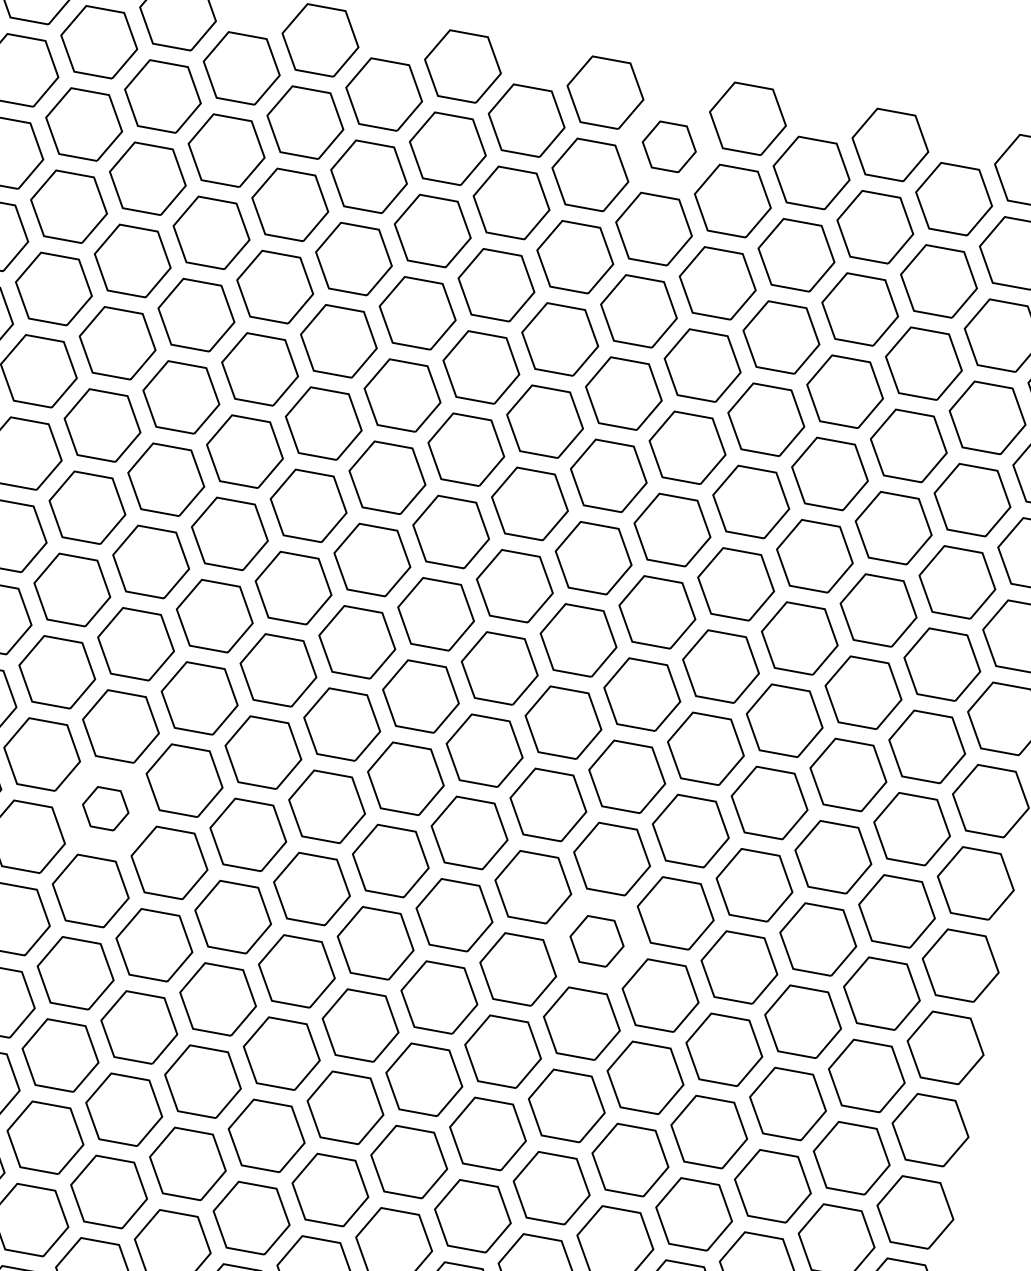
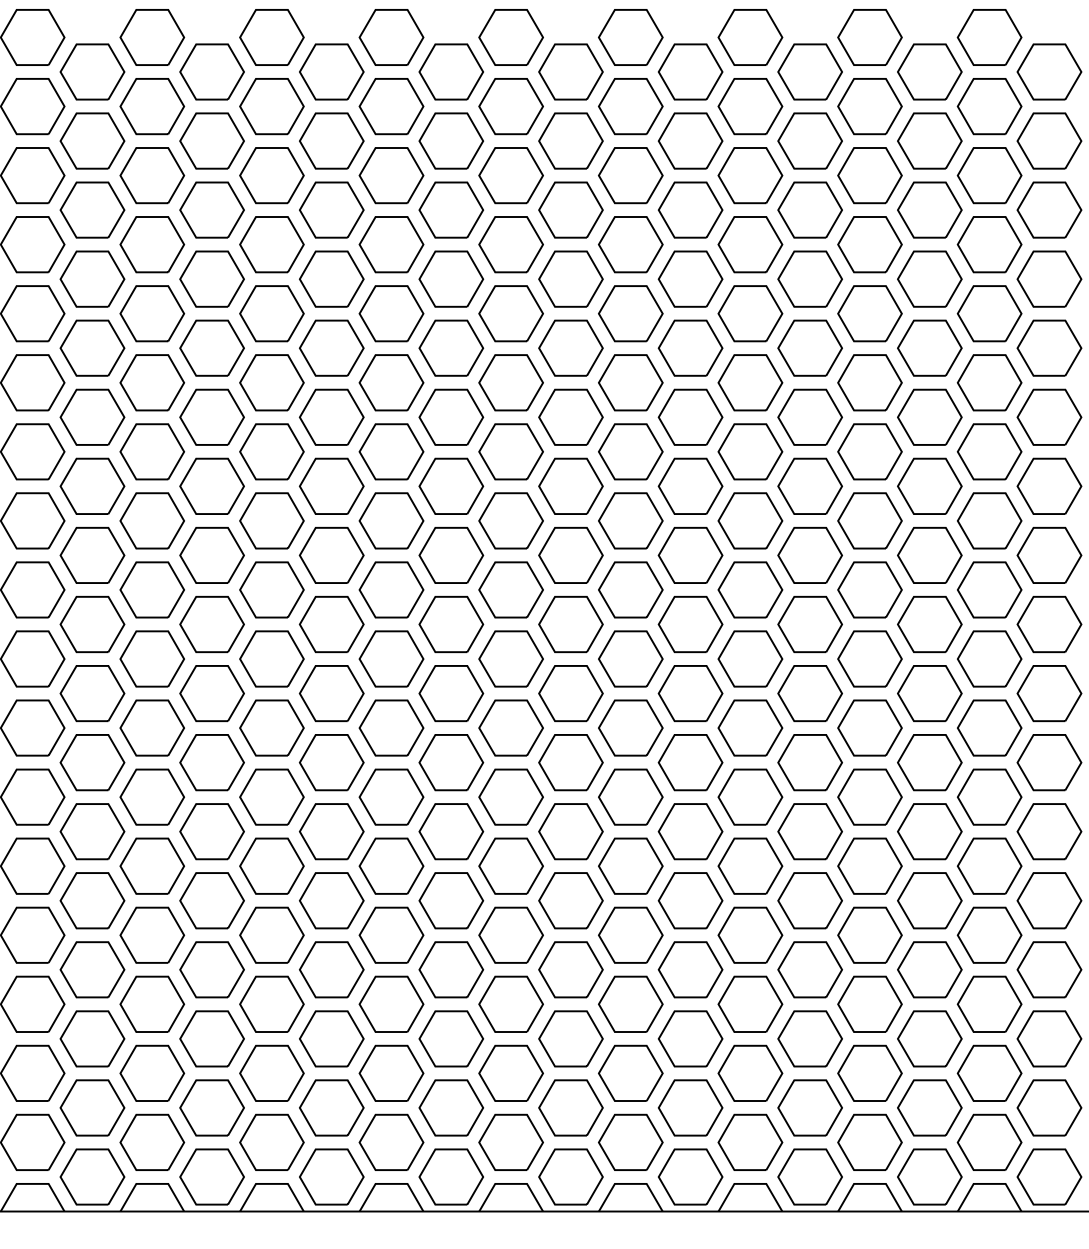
part: (669, 146) -> (690, 71), size x1.43
part: (105, 808) -> (331, 693), size x1.67
part: (597, 940) -> (750, 727), size x1.43

